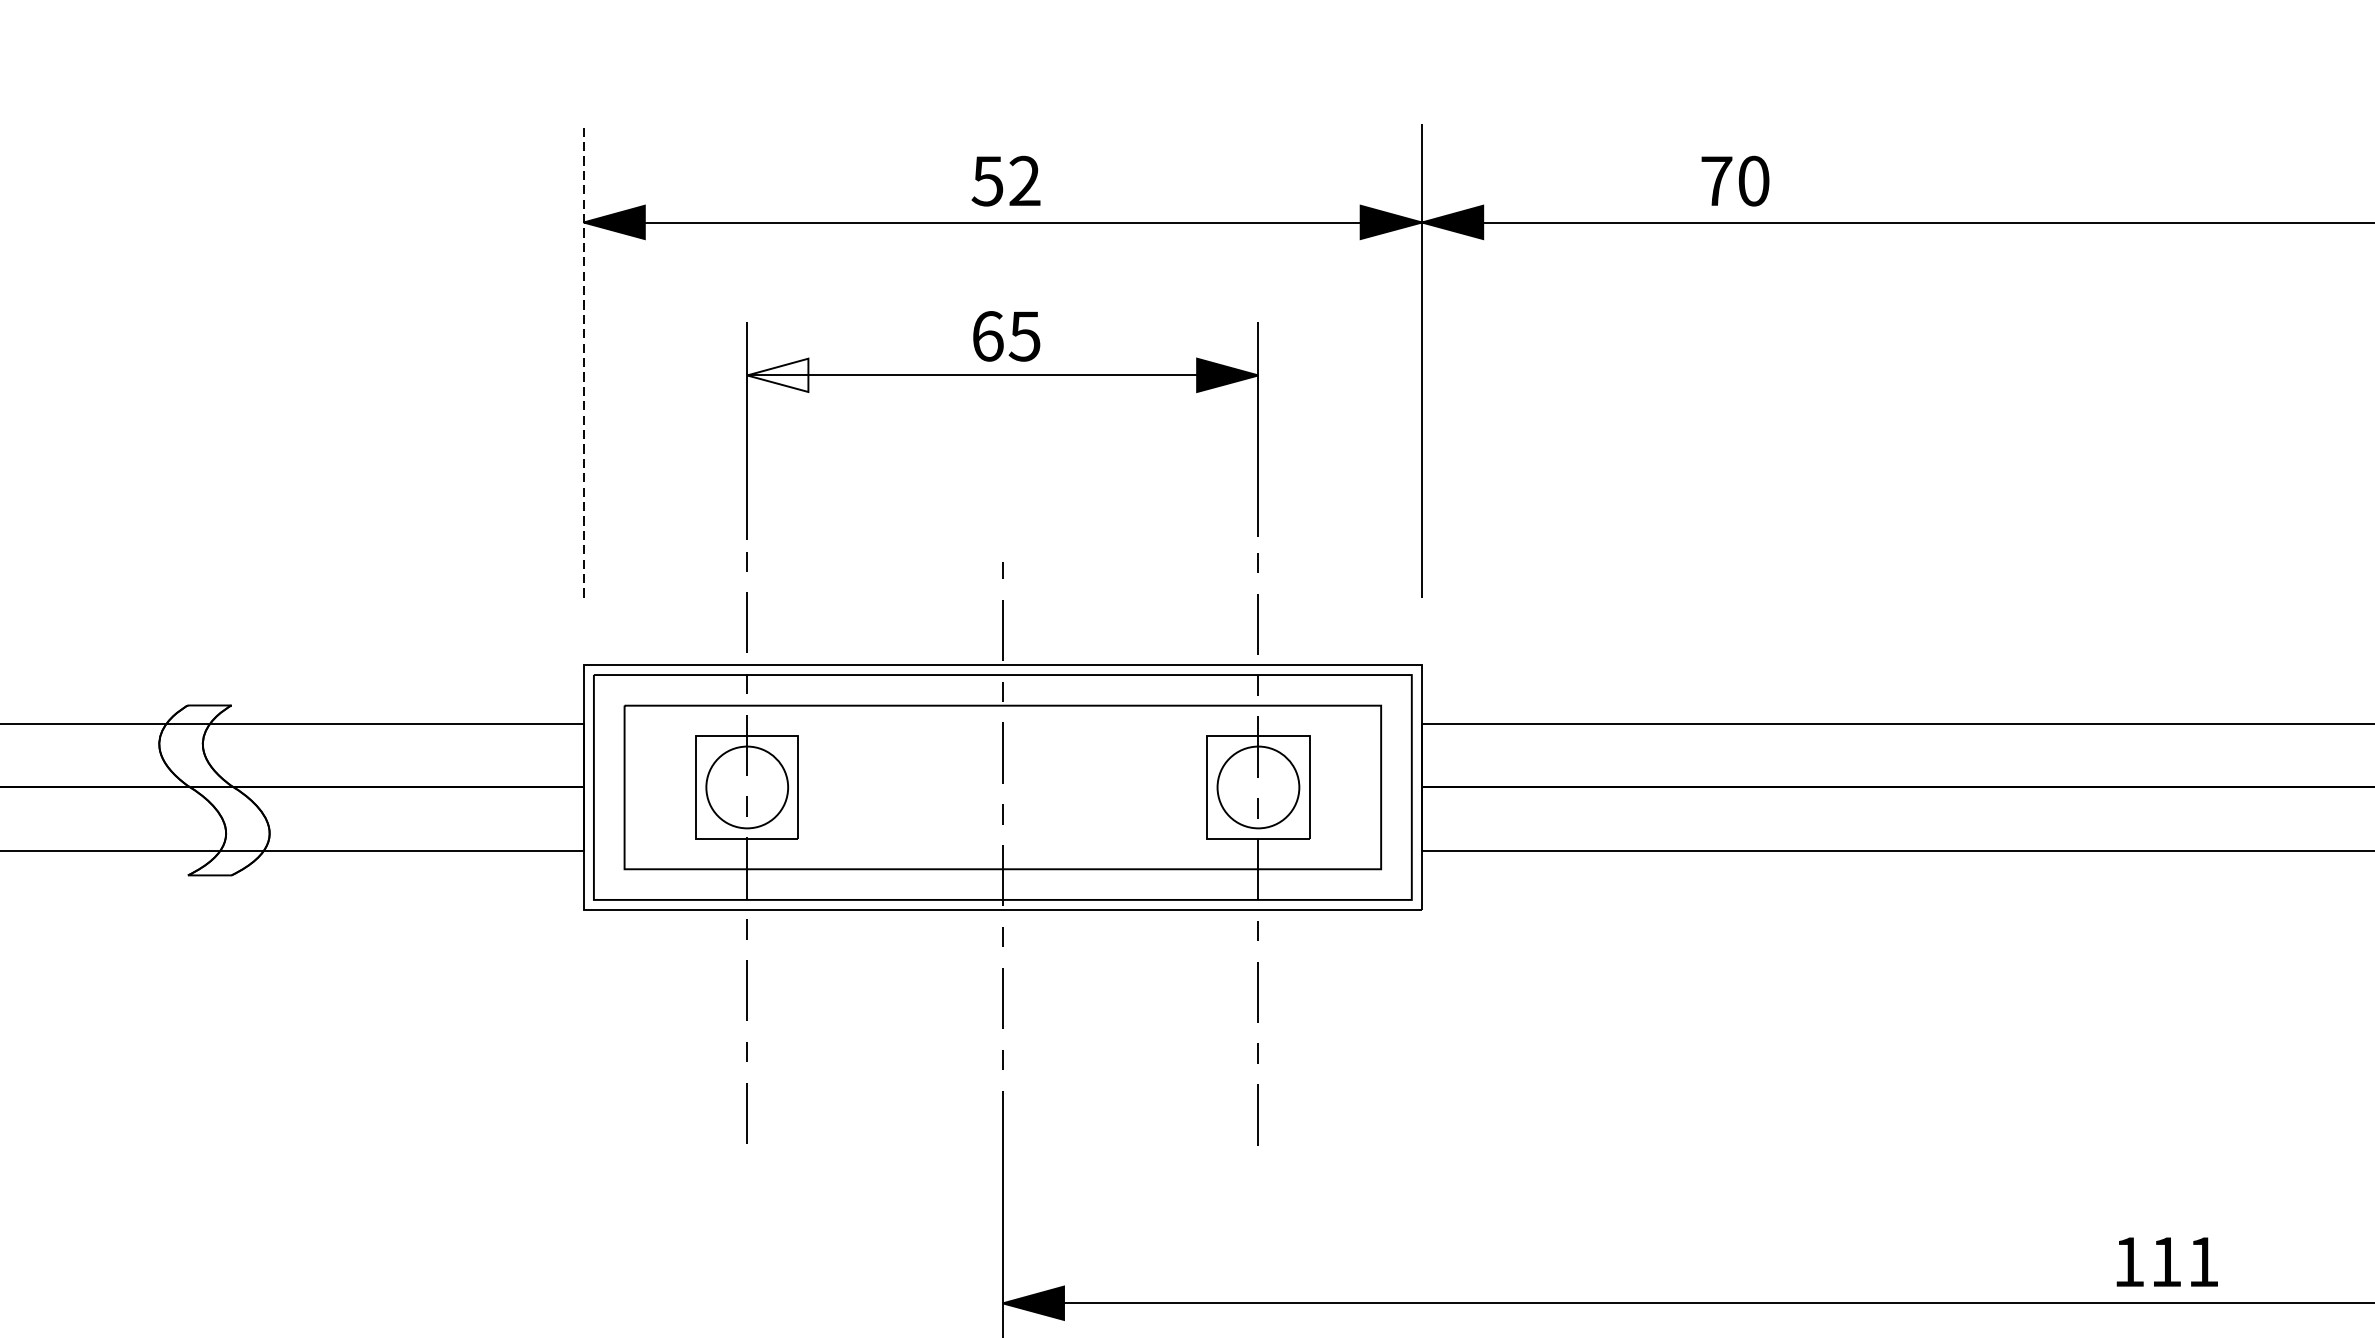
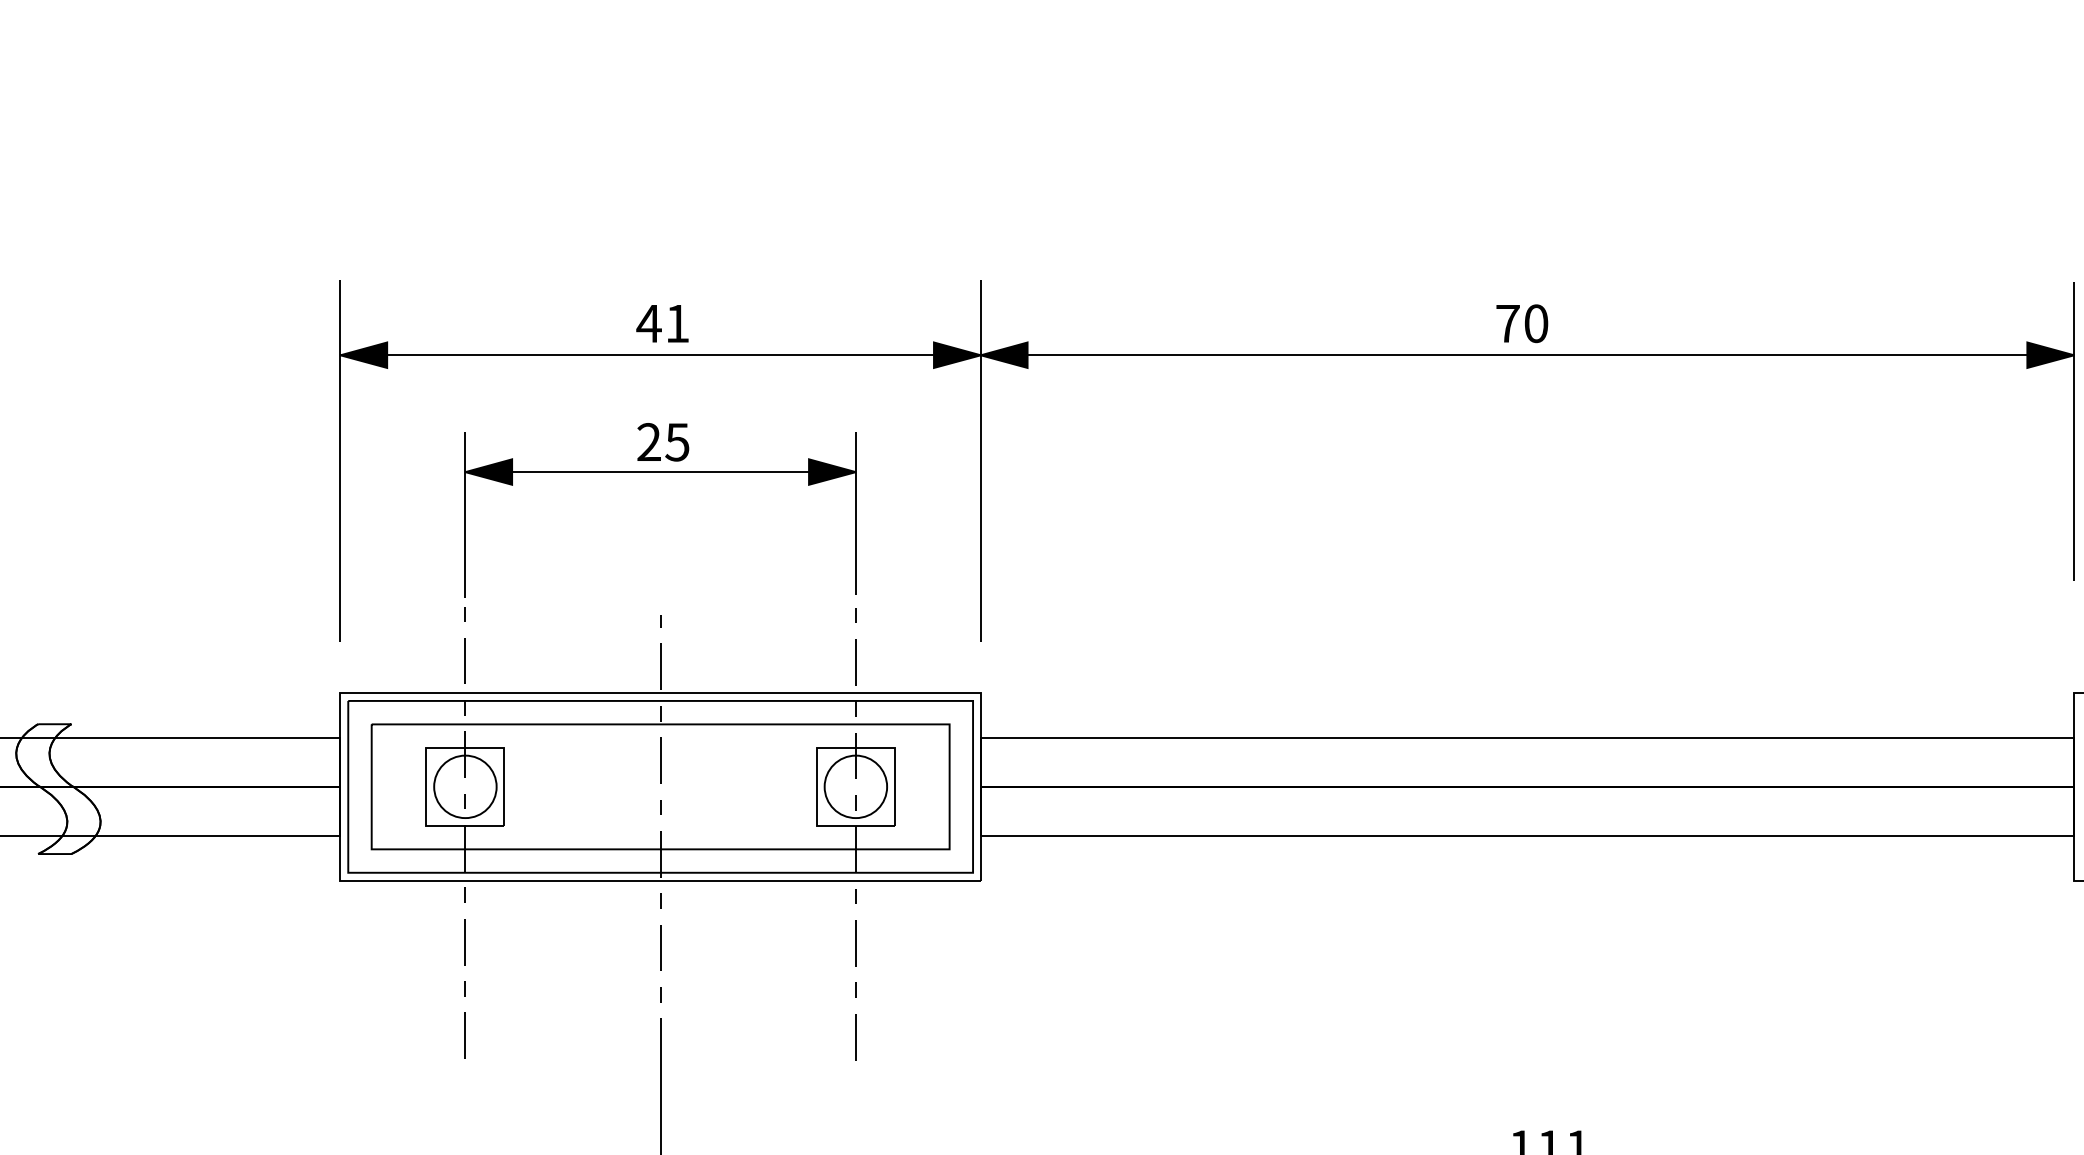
text: (1005, 180) -> (662, 323), 52 -> 41
text: (1735, 180) -> (1522, 323), moved
text: (988, 336) -> (649, 442), 65 -> 25
line: (583, 360) -> (340, 460), dashed -> solid
fill: (777, 374) -> (488, 471), added

